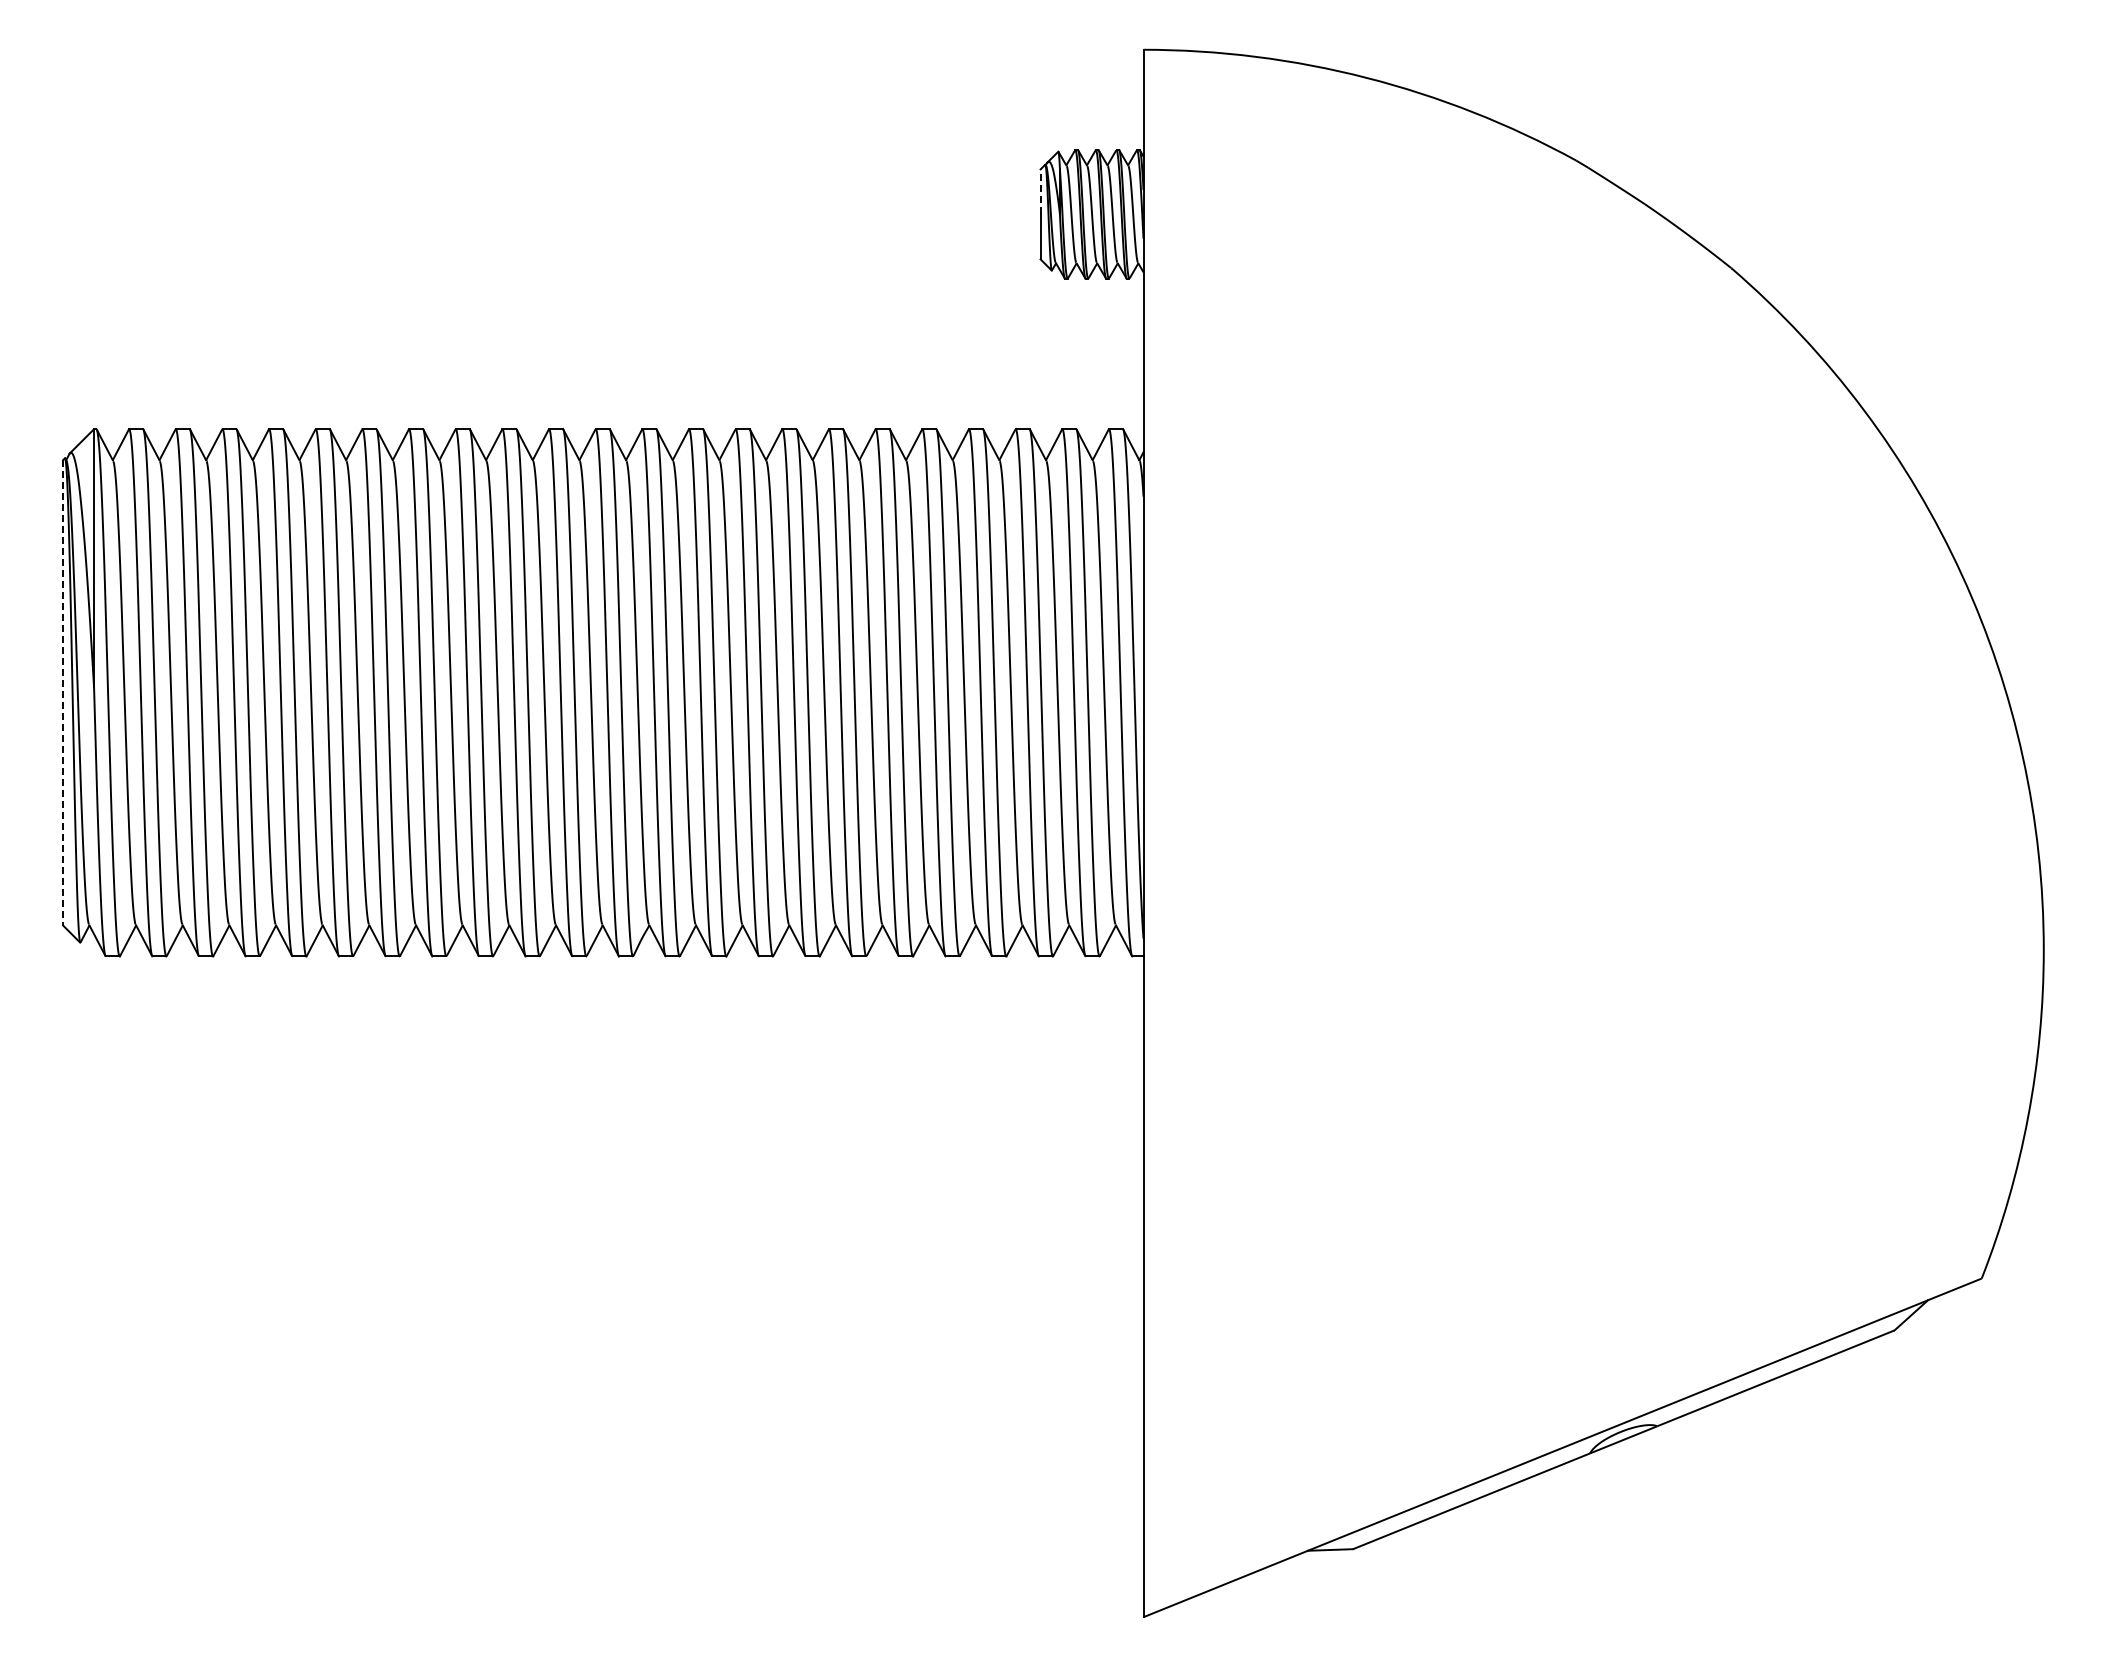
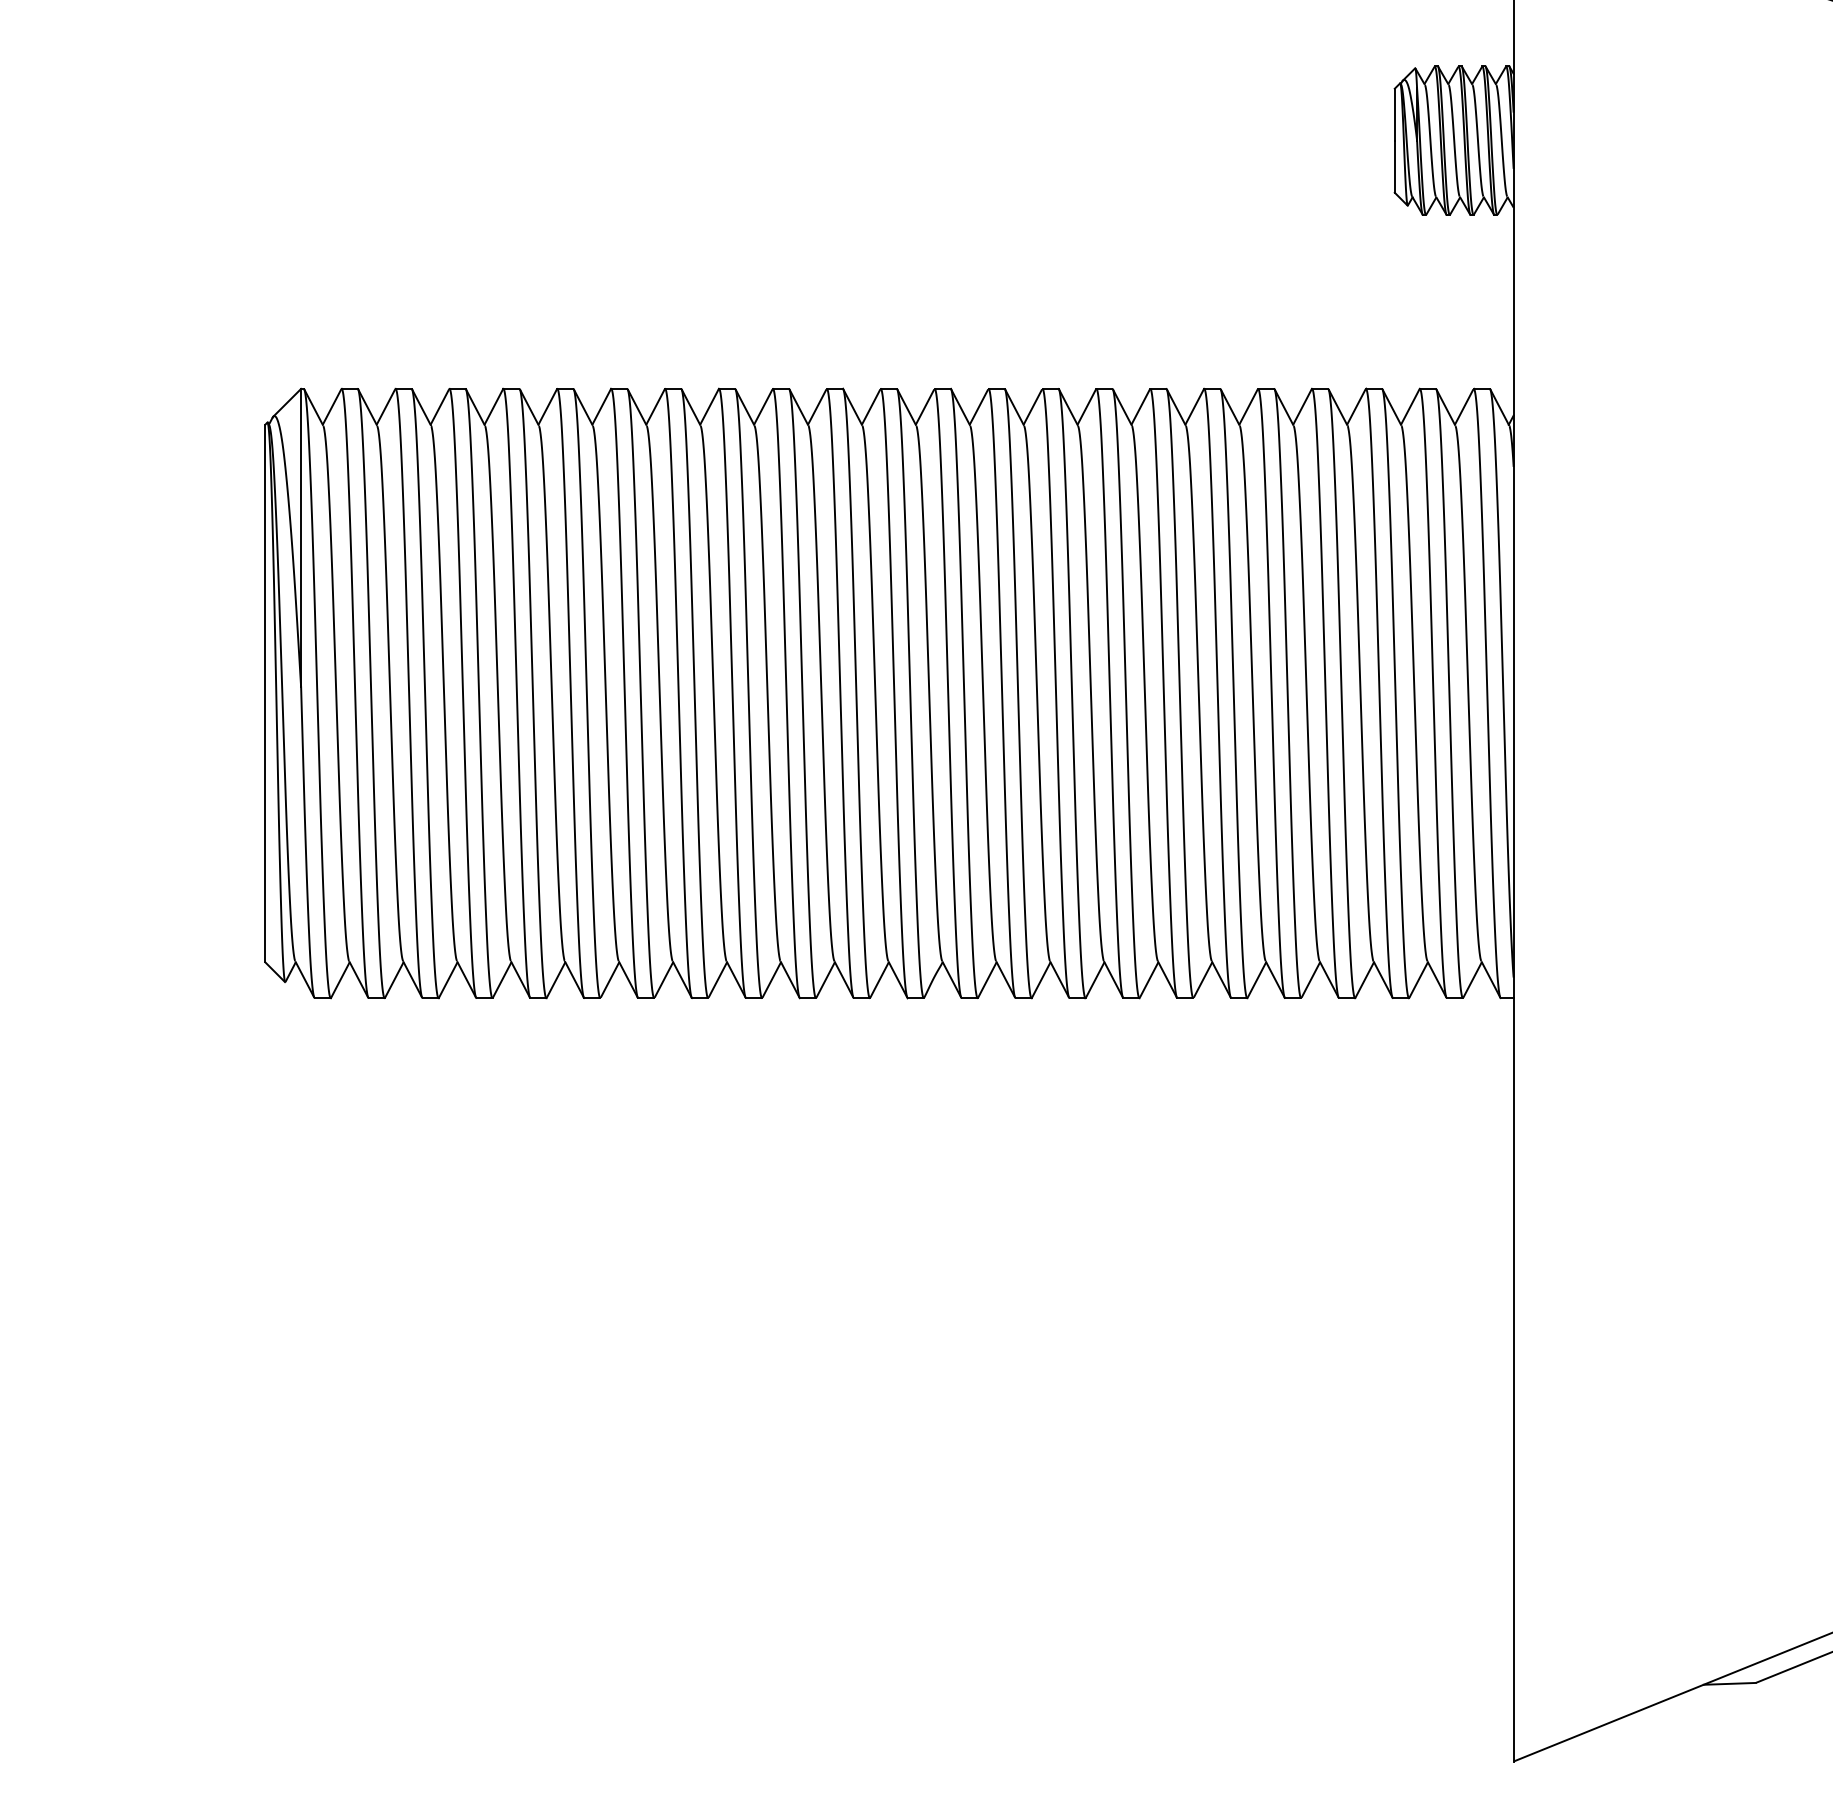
line: (1040, 191) -> (1394, 114), dashed -> solid
line: (63, 692) -> (265, 693), dashed -> solid

